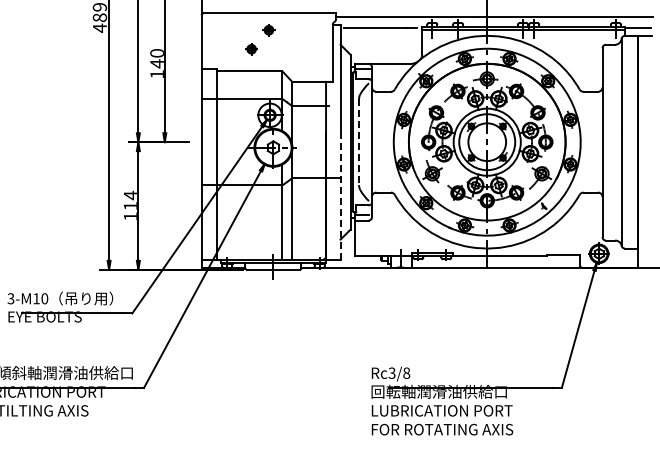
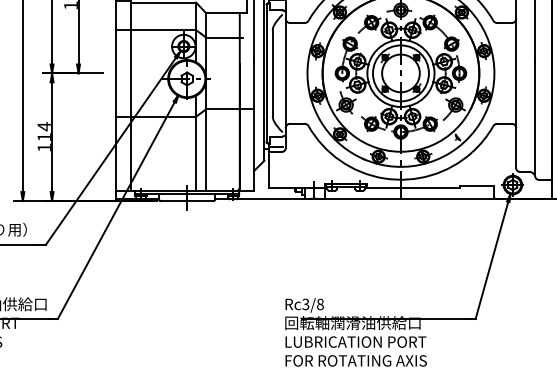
line: (359, 142) -> (273, 73), dashed -> solid
line: (340, 194) -> (254, 125), dashed -> solid

